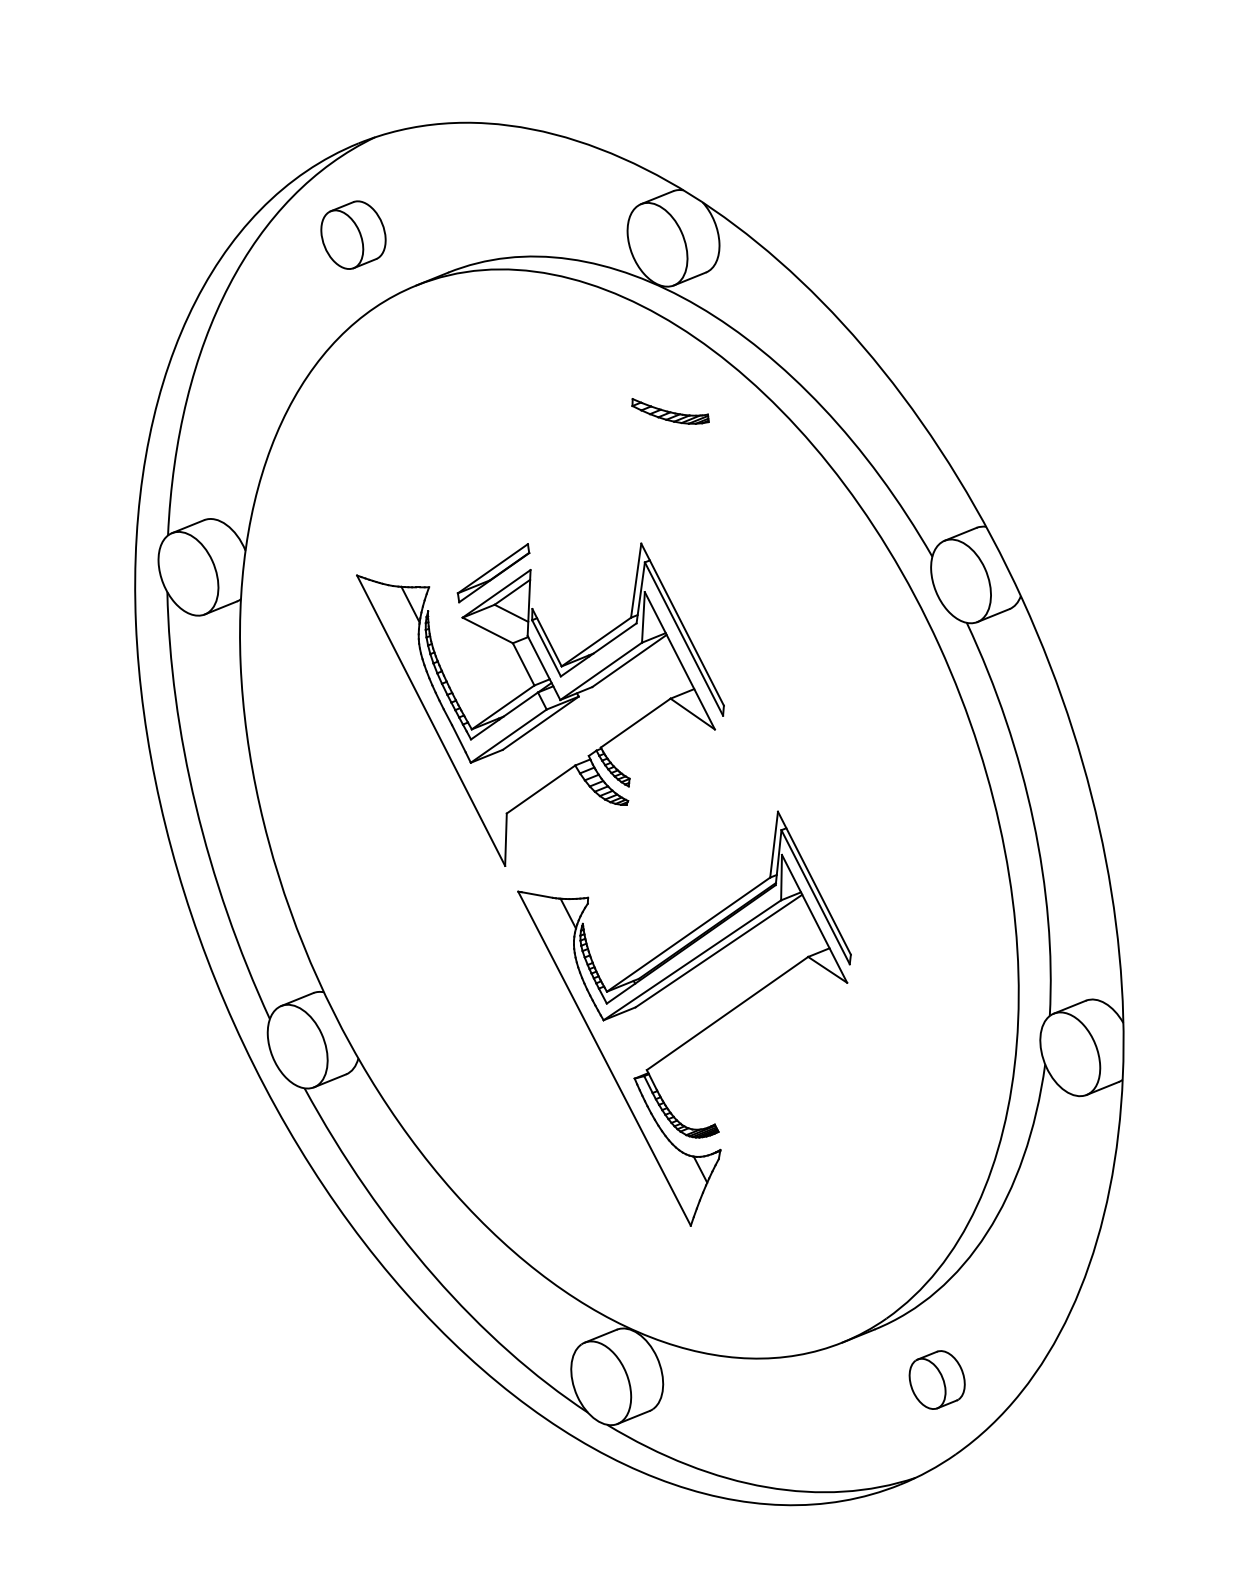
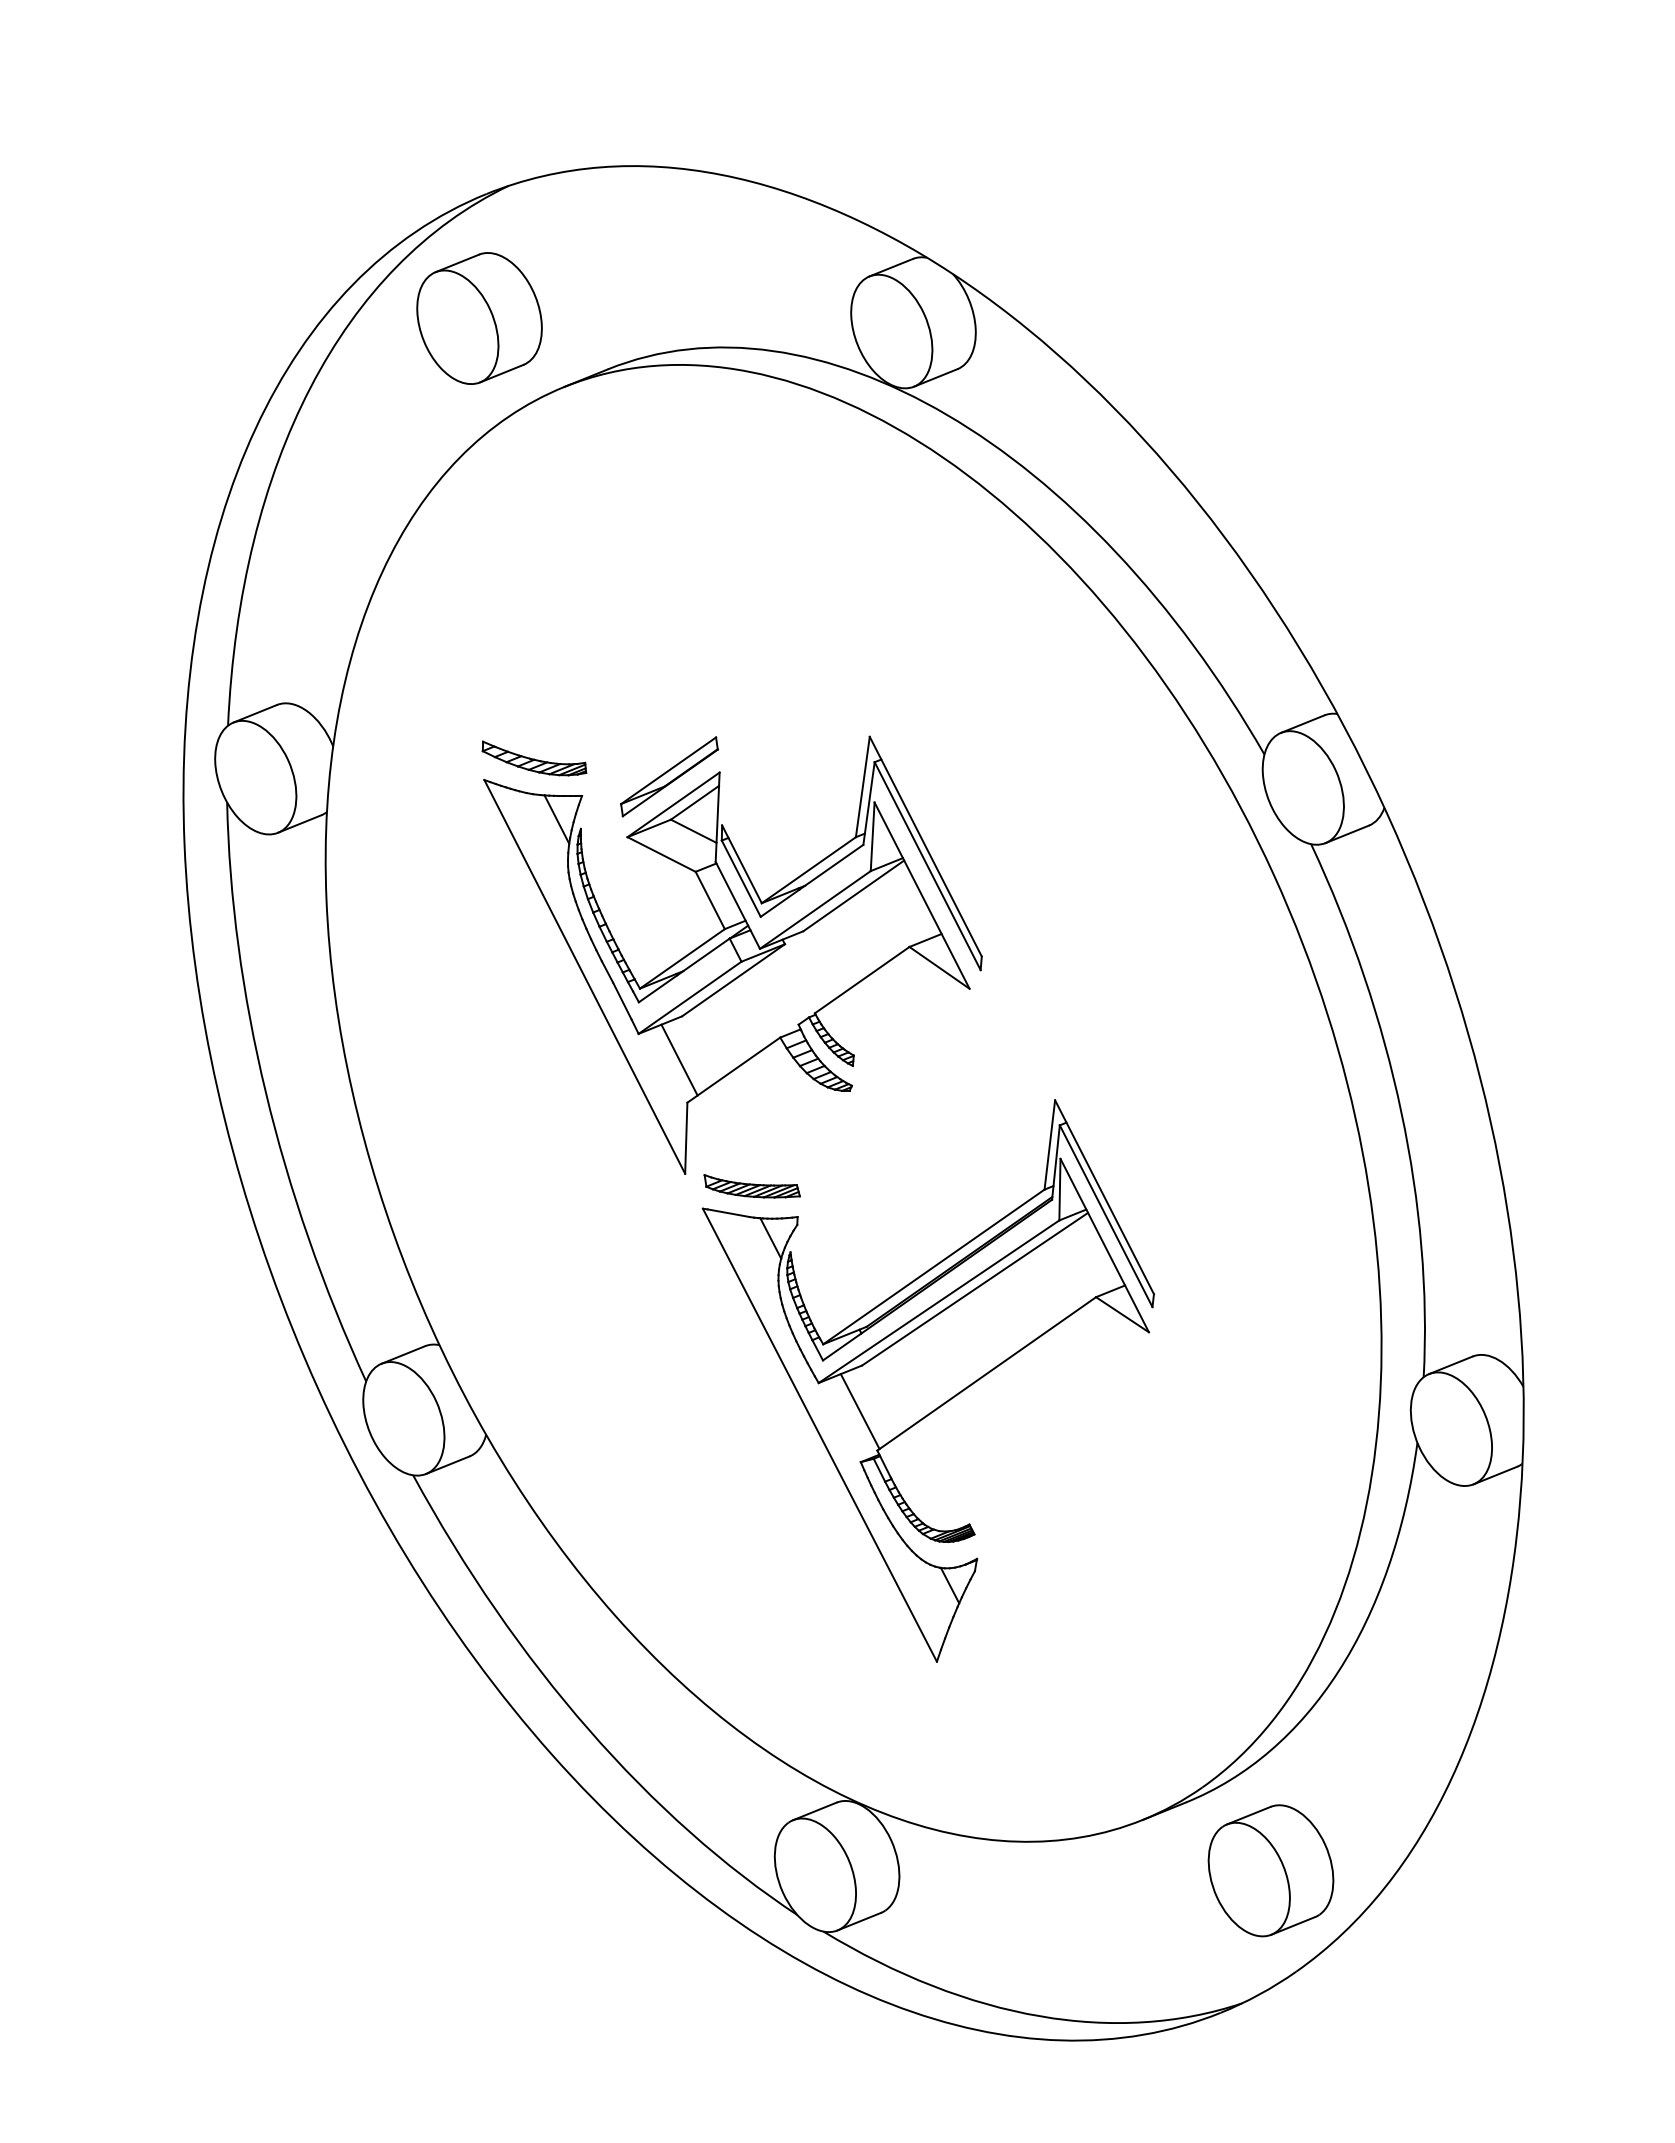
part: (353, 235) -> (479, 318), size x1.43
part: (670, 411) -> (534, 758), moved
line: (500, 781) -> (679, 1059), added
part: (554, 875) -> (751, 1186), added
line: (633, 1041) -> (859, 1411), added
part: (936, 1379) -> (1270, 1870), size x1.67

